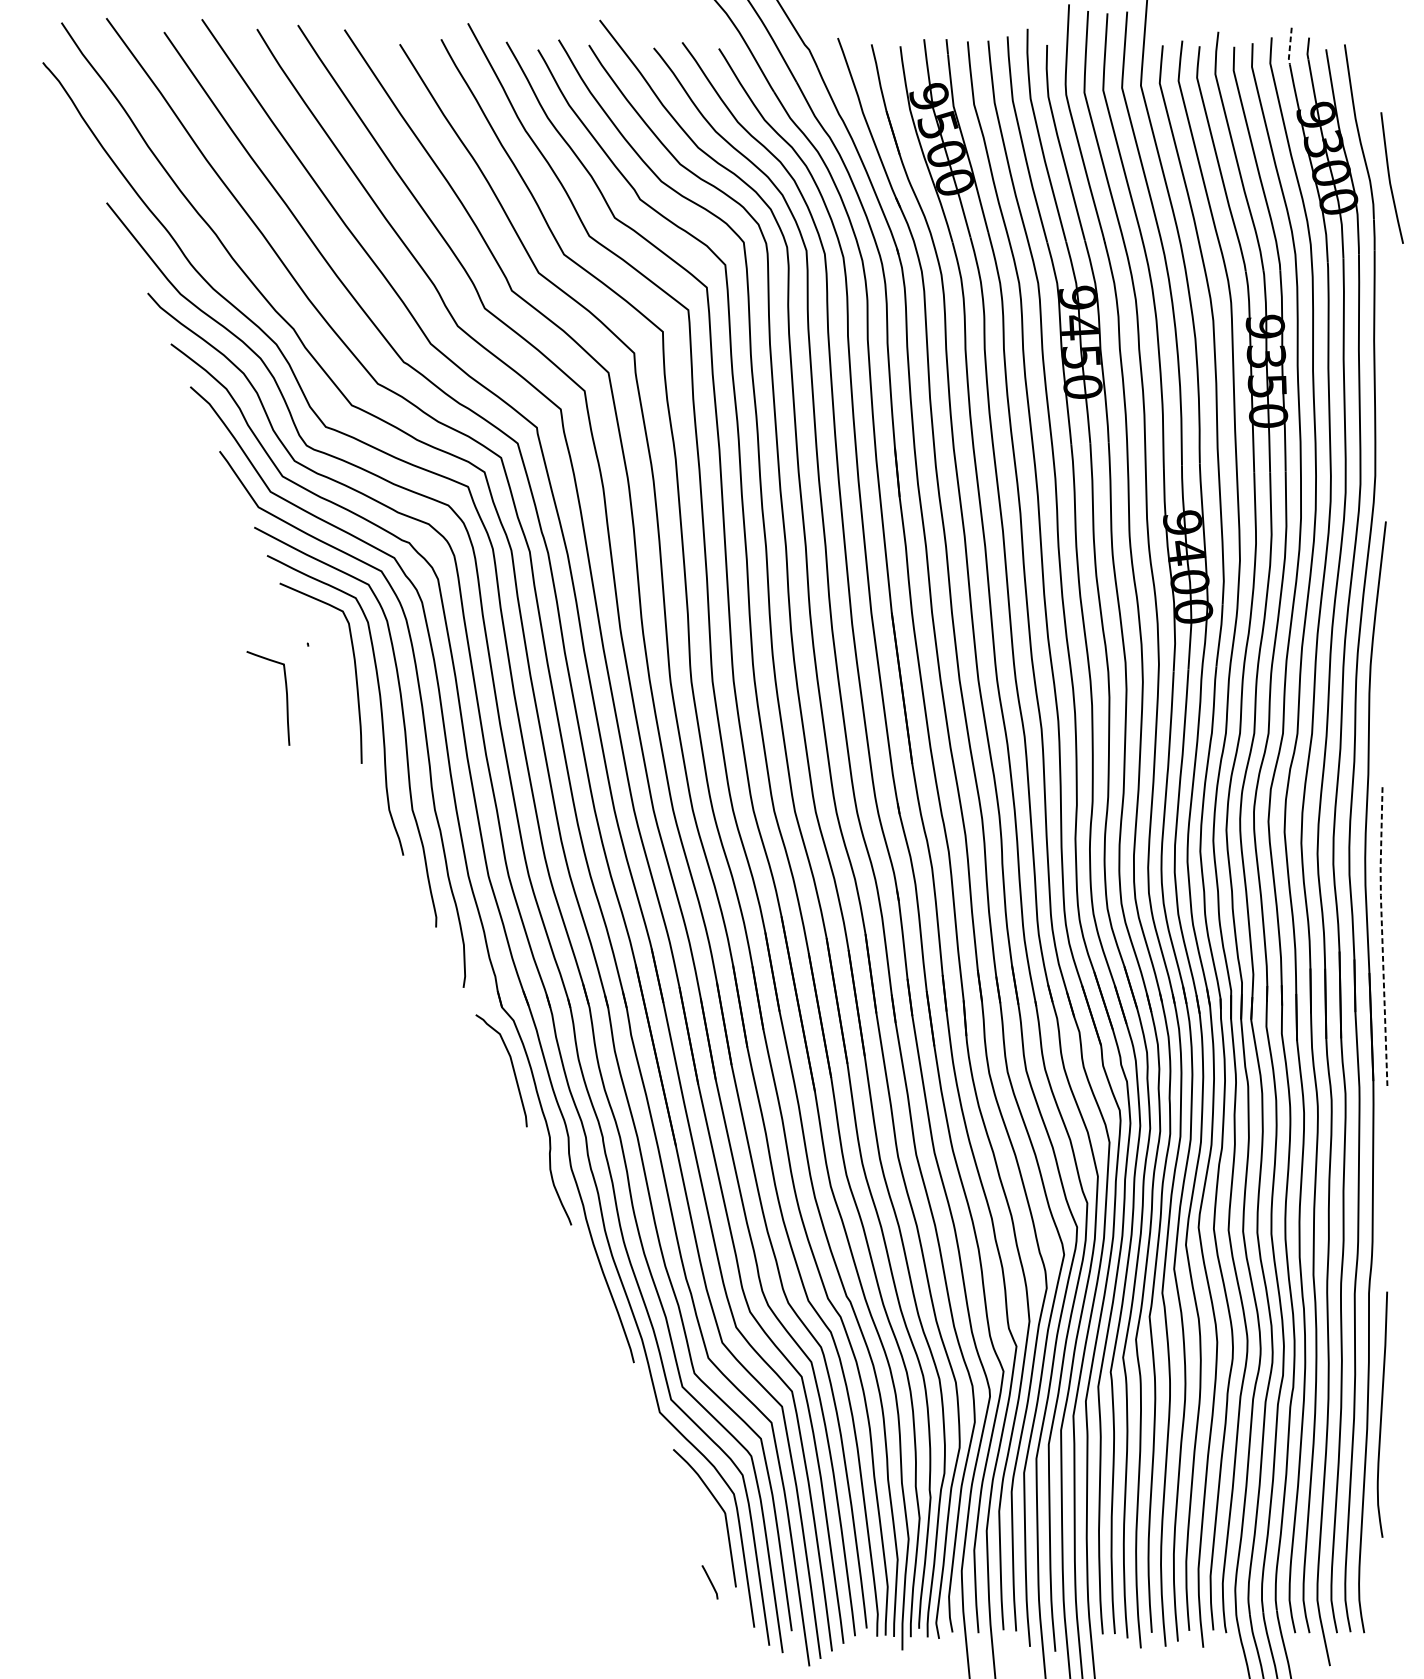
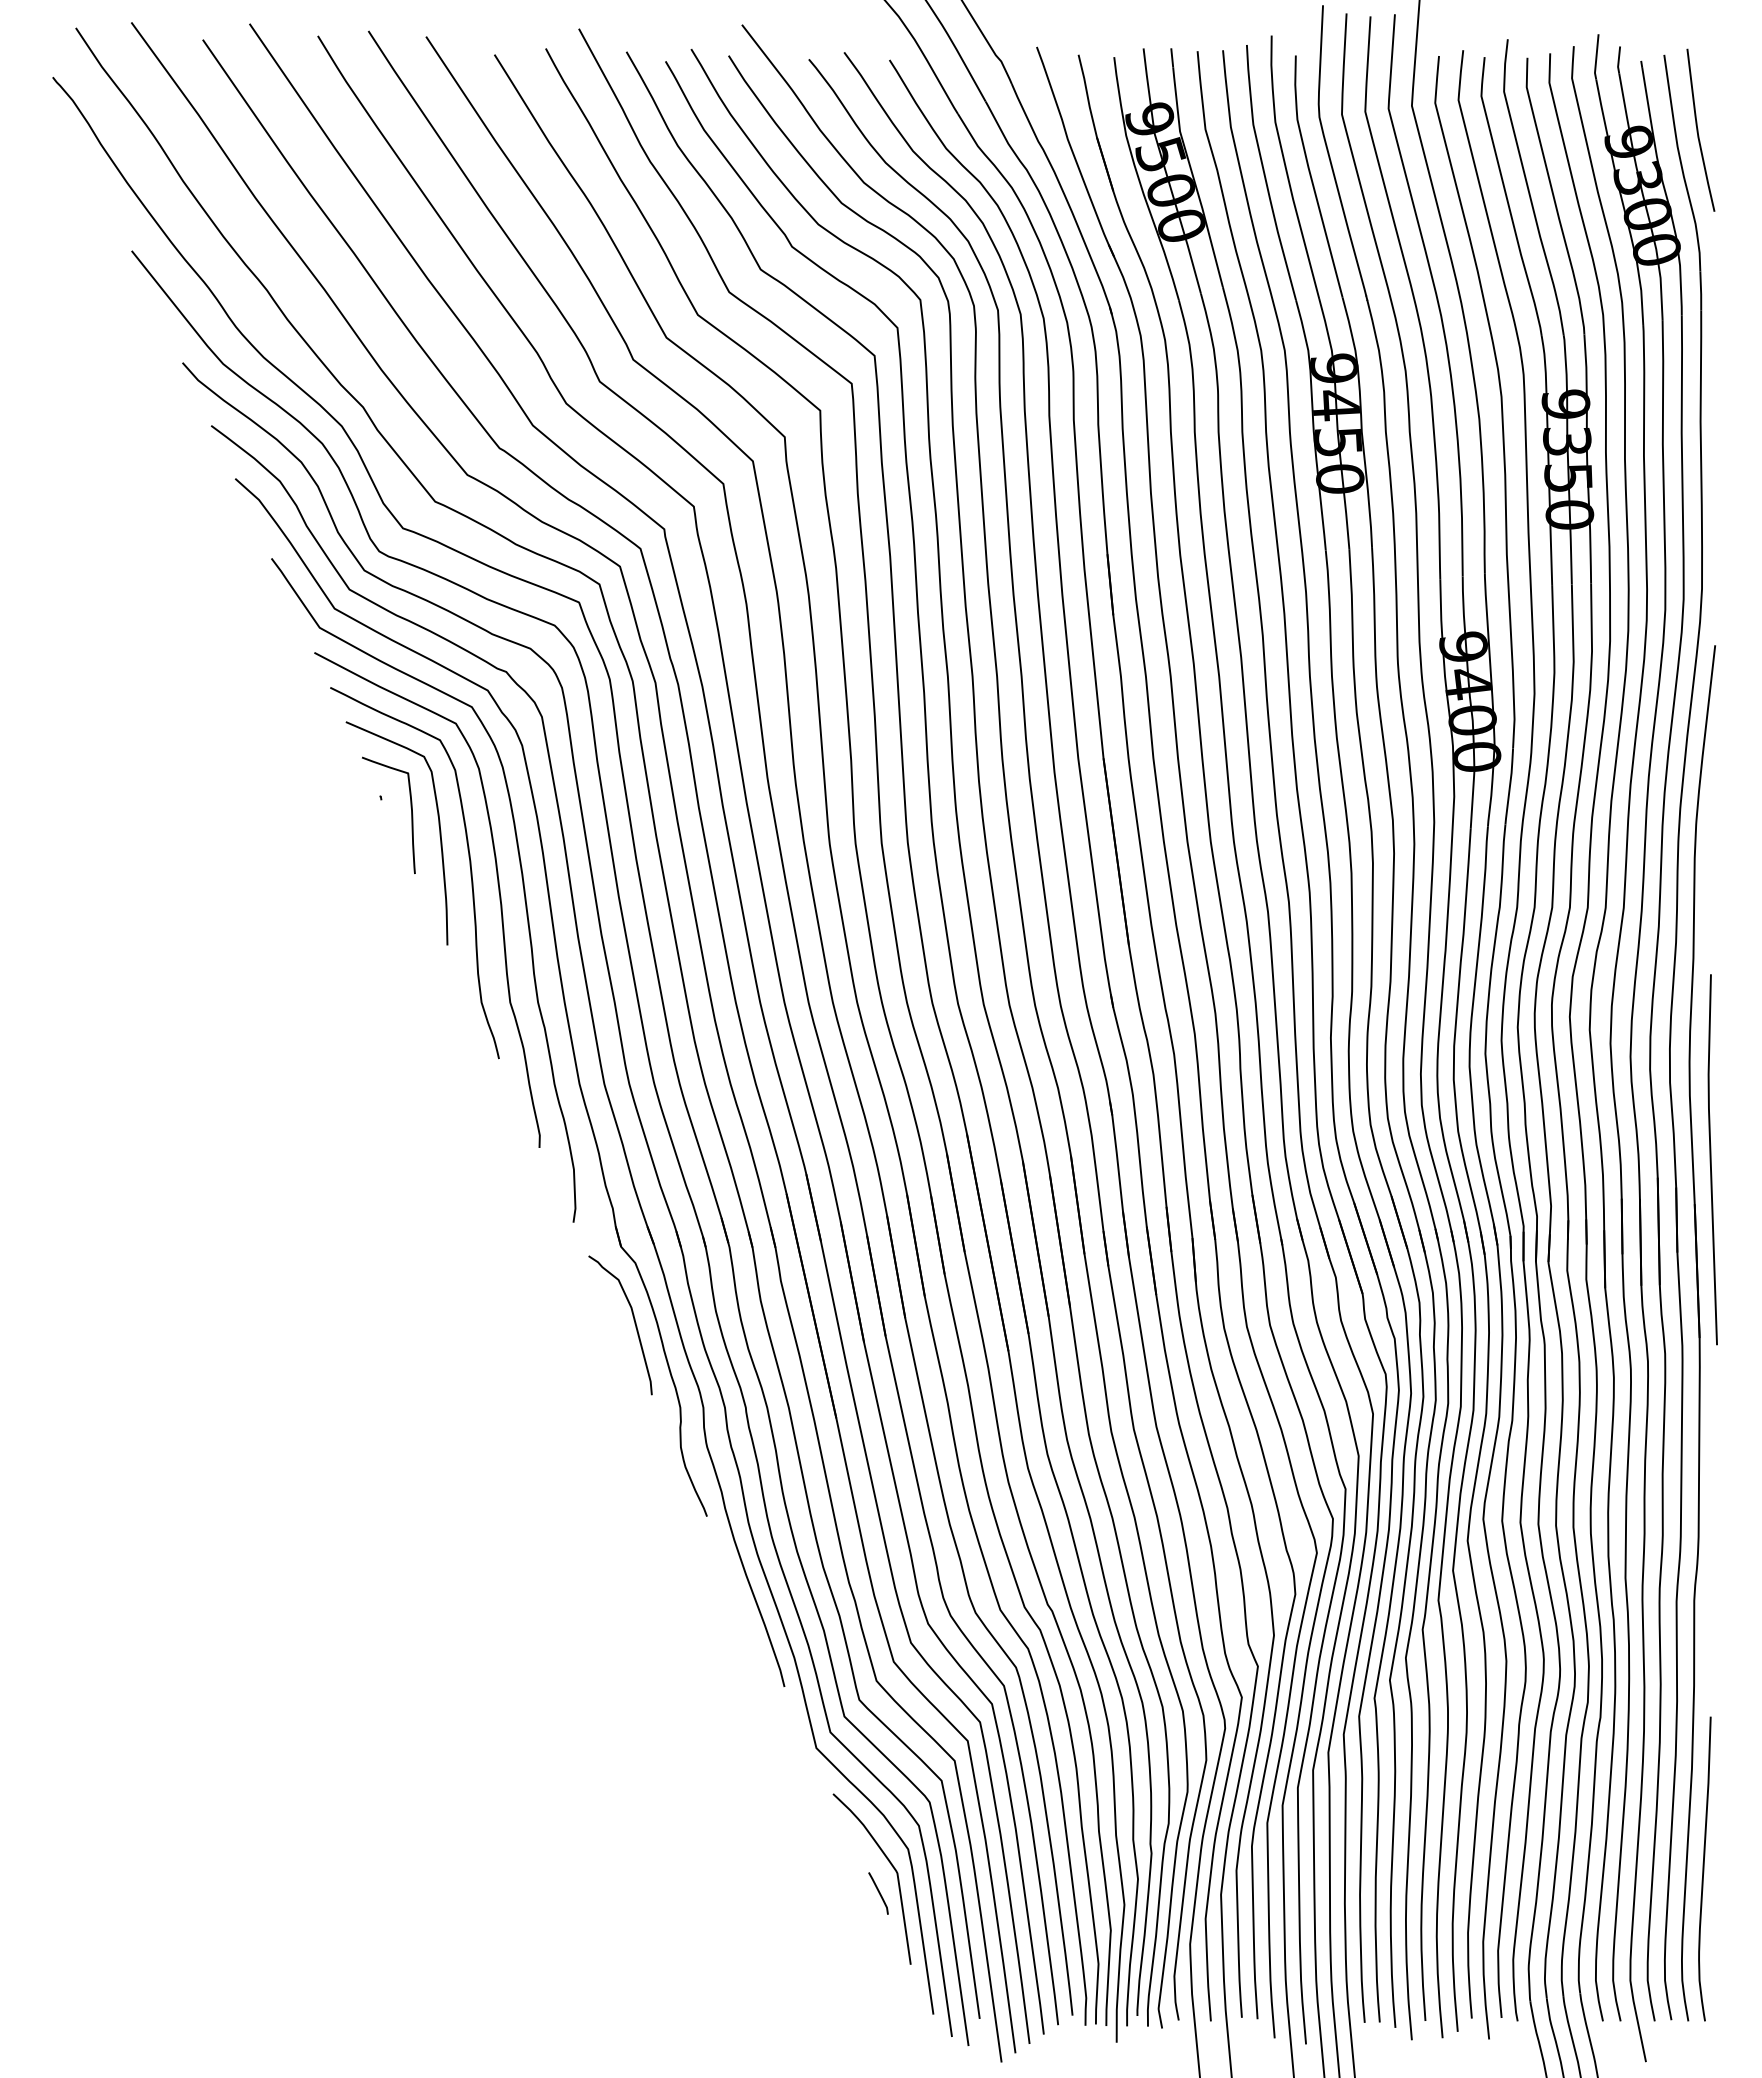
line: (1290, 47) -> (1596, 58), dashed -> solid
curve: (1390, 177) -> (1698, 129), moved
curve: (286, 697) -> (411, 814), moved
line: (1382, 936) -> (1710, 1159), dashed -> solid
curve: (1382, 1414) -> (1704, 1868), moved
line: (709, 1582) -> (878, 1893), moved

